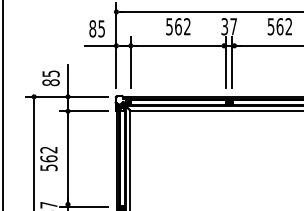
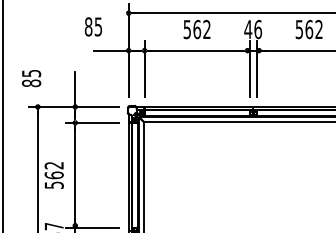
text: (229, 26) -> (253, 29), 37 -> 46
text: (96, 28) -> (92, 26), moved
text: (50, 78) -> (31, 78), moved

